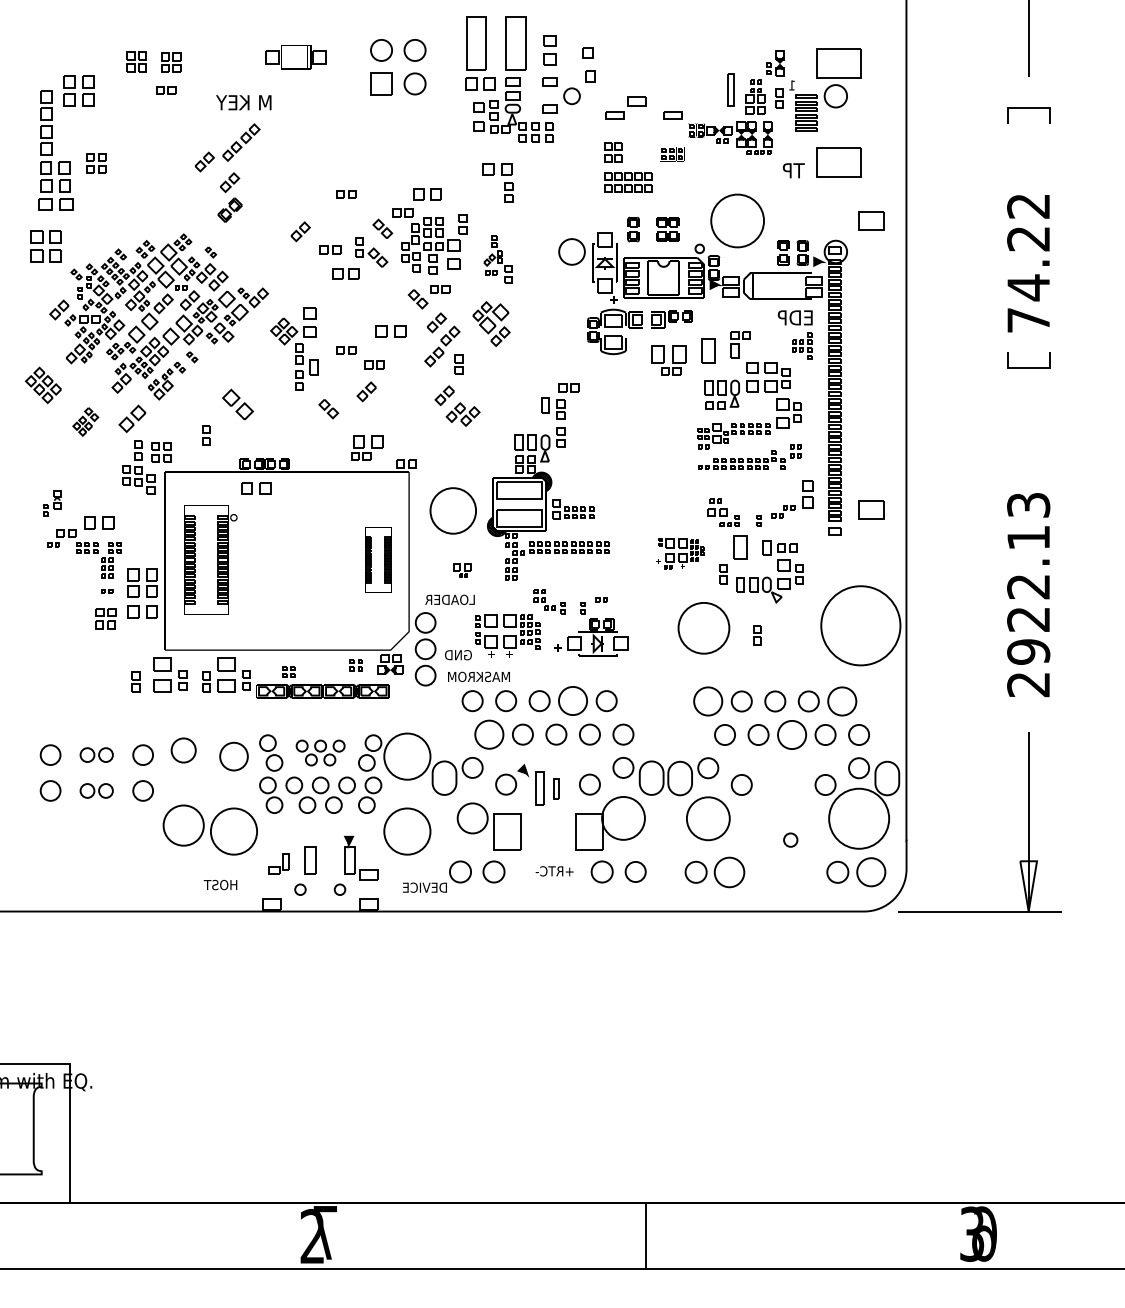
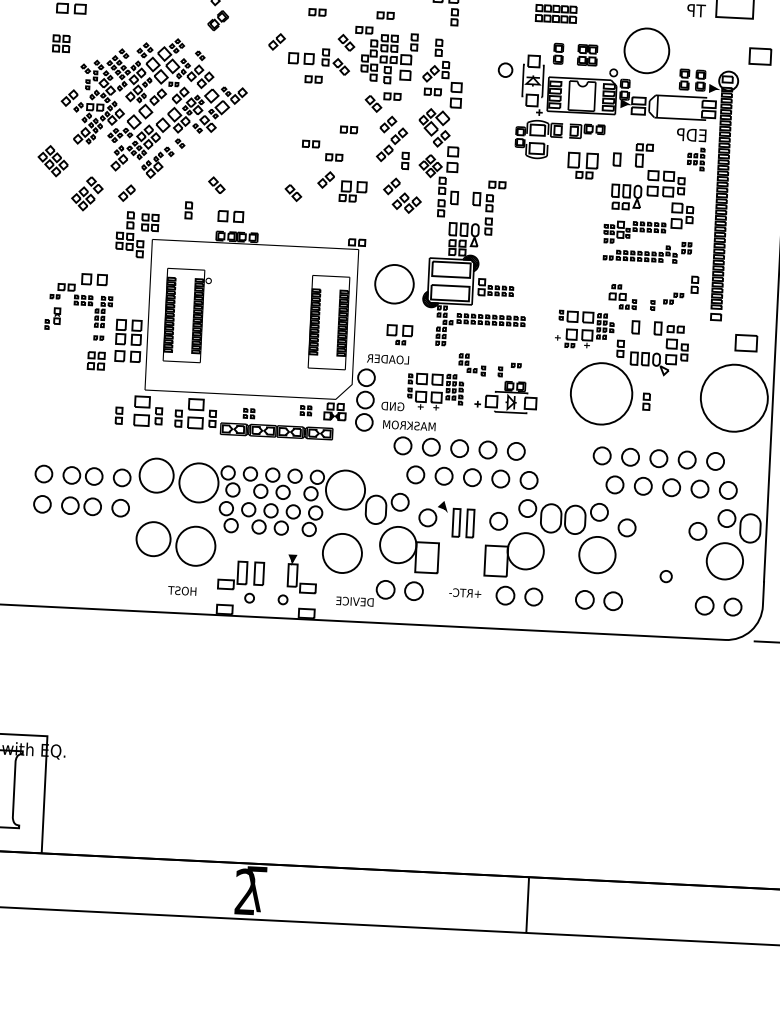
part: (427, 194) -> (385, 15), size x0.71
part: (46, 246) -> (61, 43), size x0.62
part: (330, 249) -> (301, 58), size x1.43
circle: (571, 251) -> (505, 69), size x0.62
part: (497, 259) -> (442, 73), size x1.67
part: (346, 273) -> (314, 79), size x0.71
part: (390, 331) -> (348, 129), size x0.62
part: (294, 348) -> (438, 180), moved
part: (708, 350) -> (616, 159), size x0.62
part: (237, 404) -> (216, 185), size x0.62
part: (132, 418) -> (127, 192), size x0.71
part: (85, 421) -> (87, 193), size x1.43
part: (367, 447) -> (353, 191), moved
part: (256, 488) -> (231, 216), moved
part: (807, 494) -> (694, 285), size x0.71
part: (52, 503) -> (53, 318), moved
part: (871, 509) -> (746, 342), moved
part: (740, 547) -> (635, 327), size x0.62
part: (680, 553) -> (584, 329), size x1.43
part: (378, 559) -> (329, 322), size x1.67
part: (462, 569) -> (399, 334), size x1.67
circle: (703, 628) -> (601, 394), size x1.43
circle: (573, 701) -> (488, 450), size x0.71
circle: (708, 701) -> (602, 455), size x0.71
circle: (842, 701) -> (715, 461), size x0.71
circle: (489, 734) -> (415, 474), size x0.71
circle: (791, 734) -> (671, 487), size x0.71
circle: (183, 750) -> (156, 475), size x1.67
part: (320, 752) -> (272, 483), size x1.43
part: (96, 754) -> (82, 475), size x1.43
circle: (233, 756) -> (198, 482), size x1.67
part: (556, 788) -> (470, 523), size x1.67
part: (96, 790) -> (81, 505), size x1.43
circle: (472, 817) -> (398, 544), size x1.43
circle: (858, 818) -> (724, 561), size x0.71
part: (279, 863) -> (232, 575), size x1.67
circle: (729, 871) -> (613, 600), size x0.71
circle: (871, 872) -> (733, 607), size x0.71

